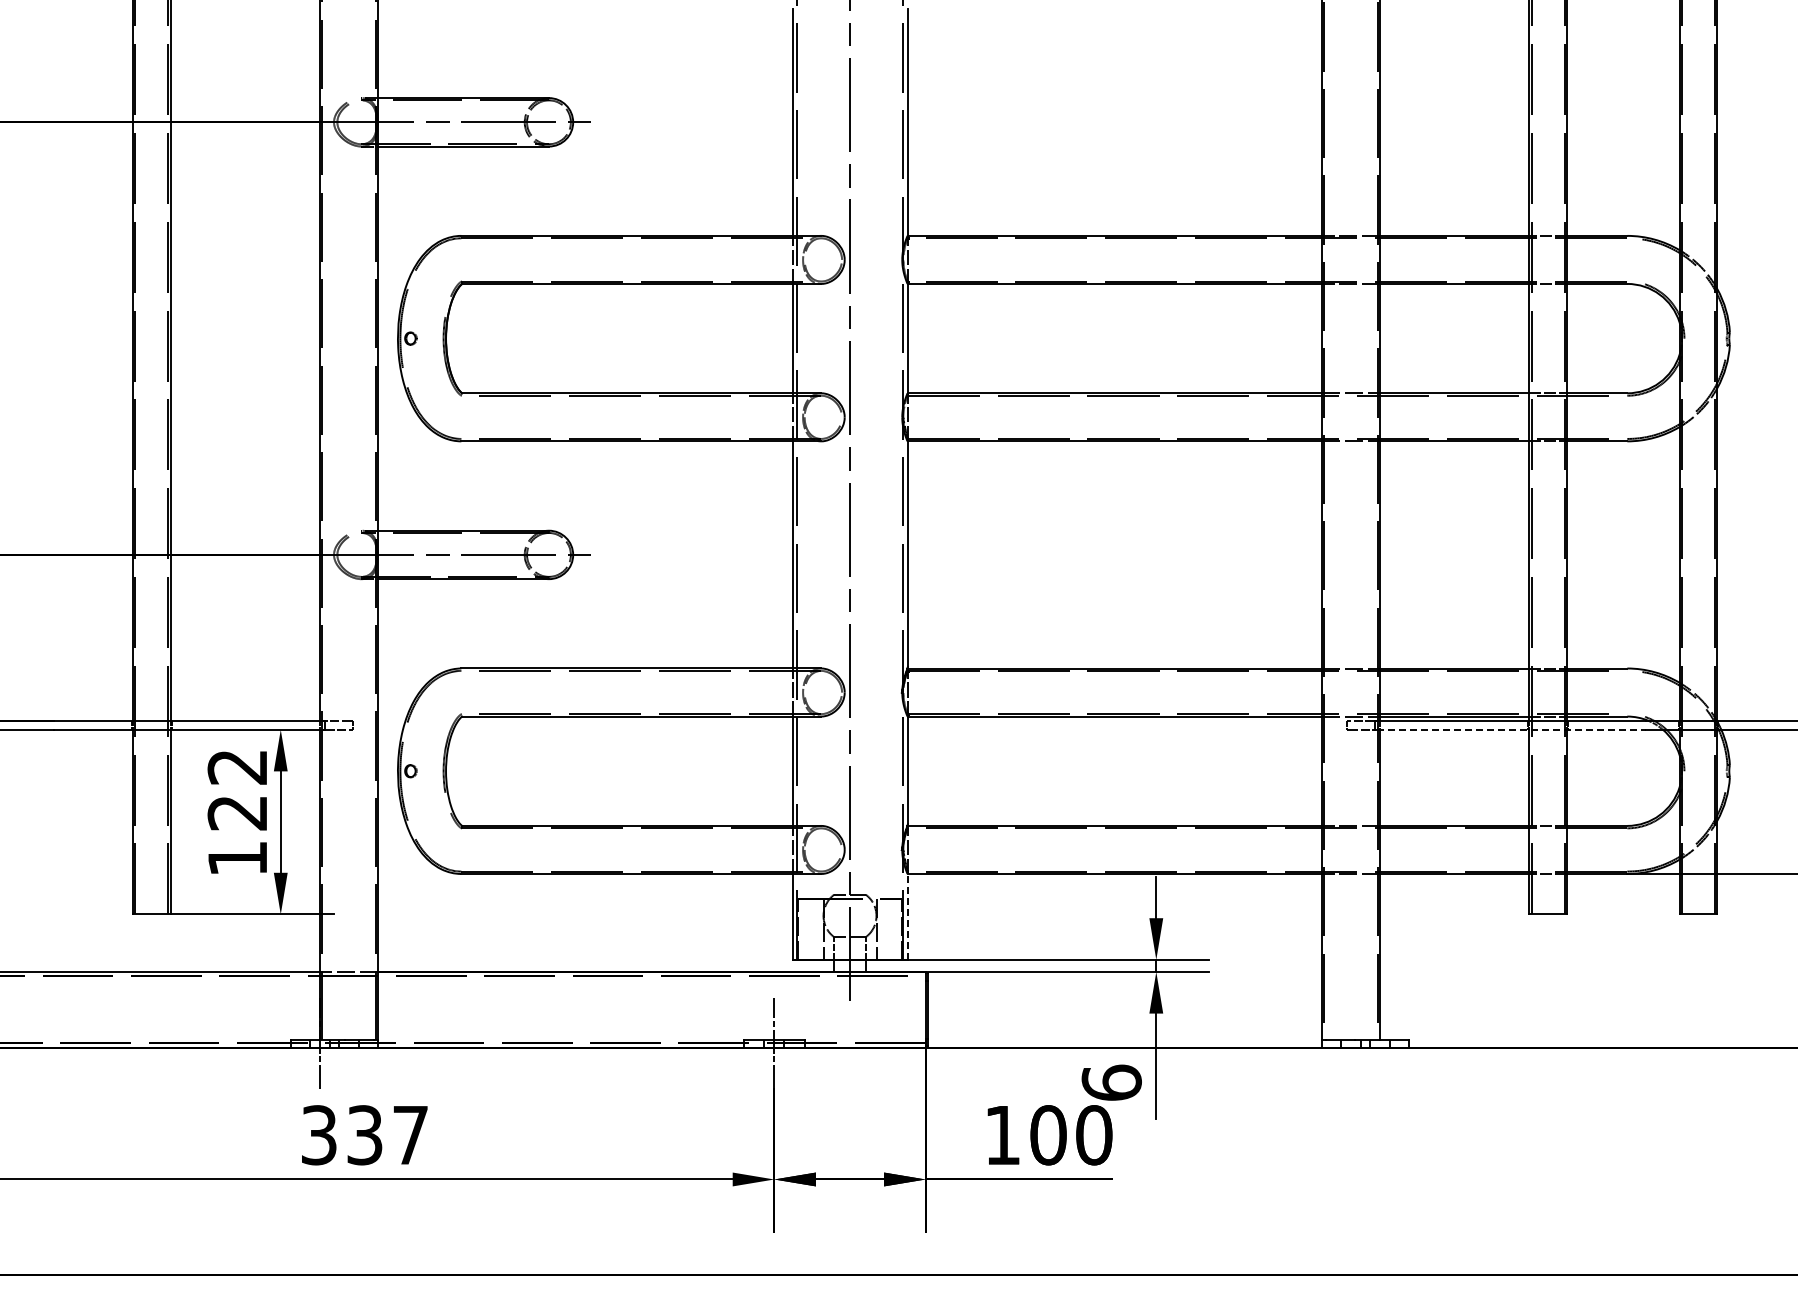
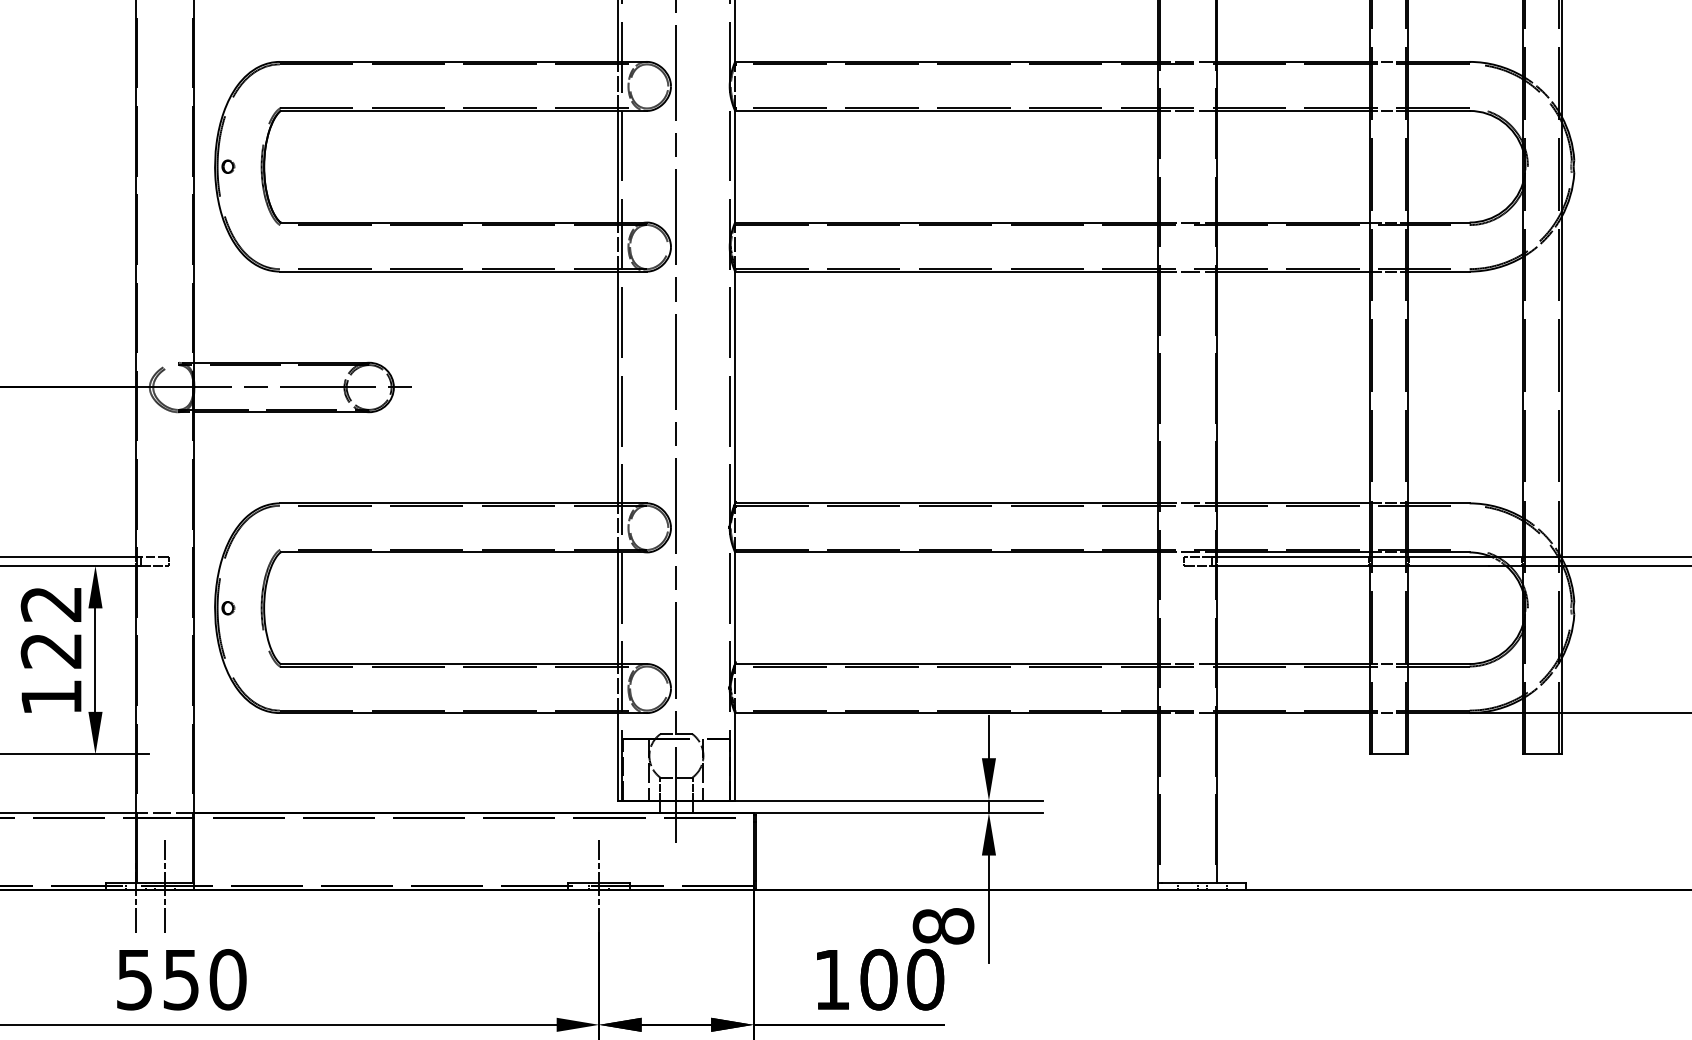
line: (1511, 729) -> (1351, 565), dashed -> solid
line: (907, 916) -> (735, 756), dashed -> solid
line: (349, 1043) -> (165, 886), added
text: (1111, 1082) -> (943, 925), 6 -> 8
text: (365, 1135) -> (181, 979), 337 -> 550

